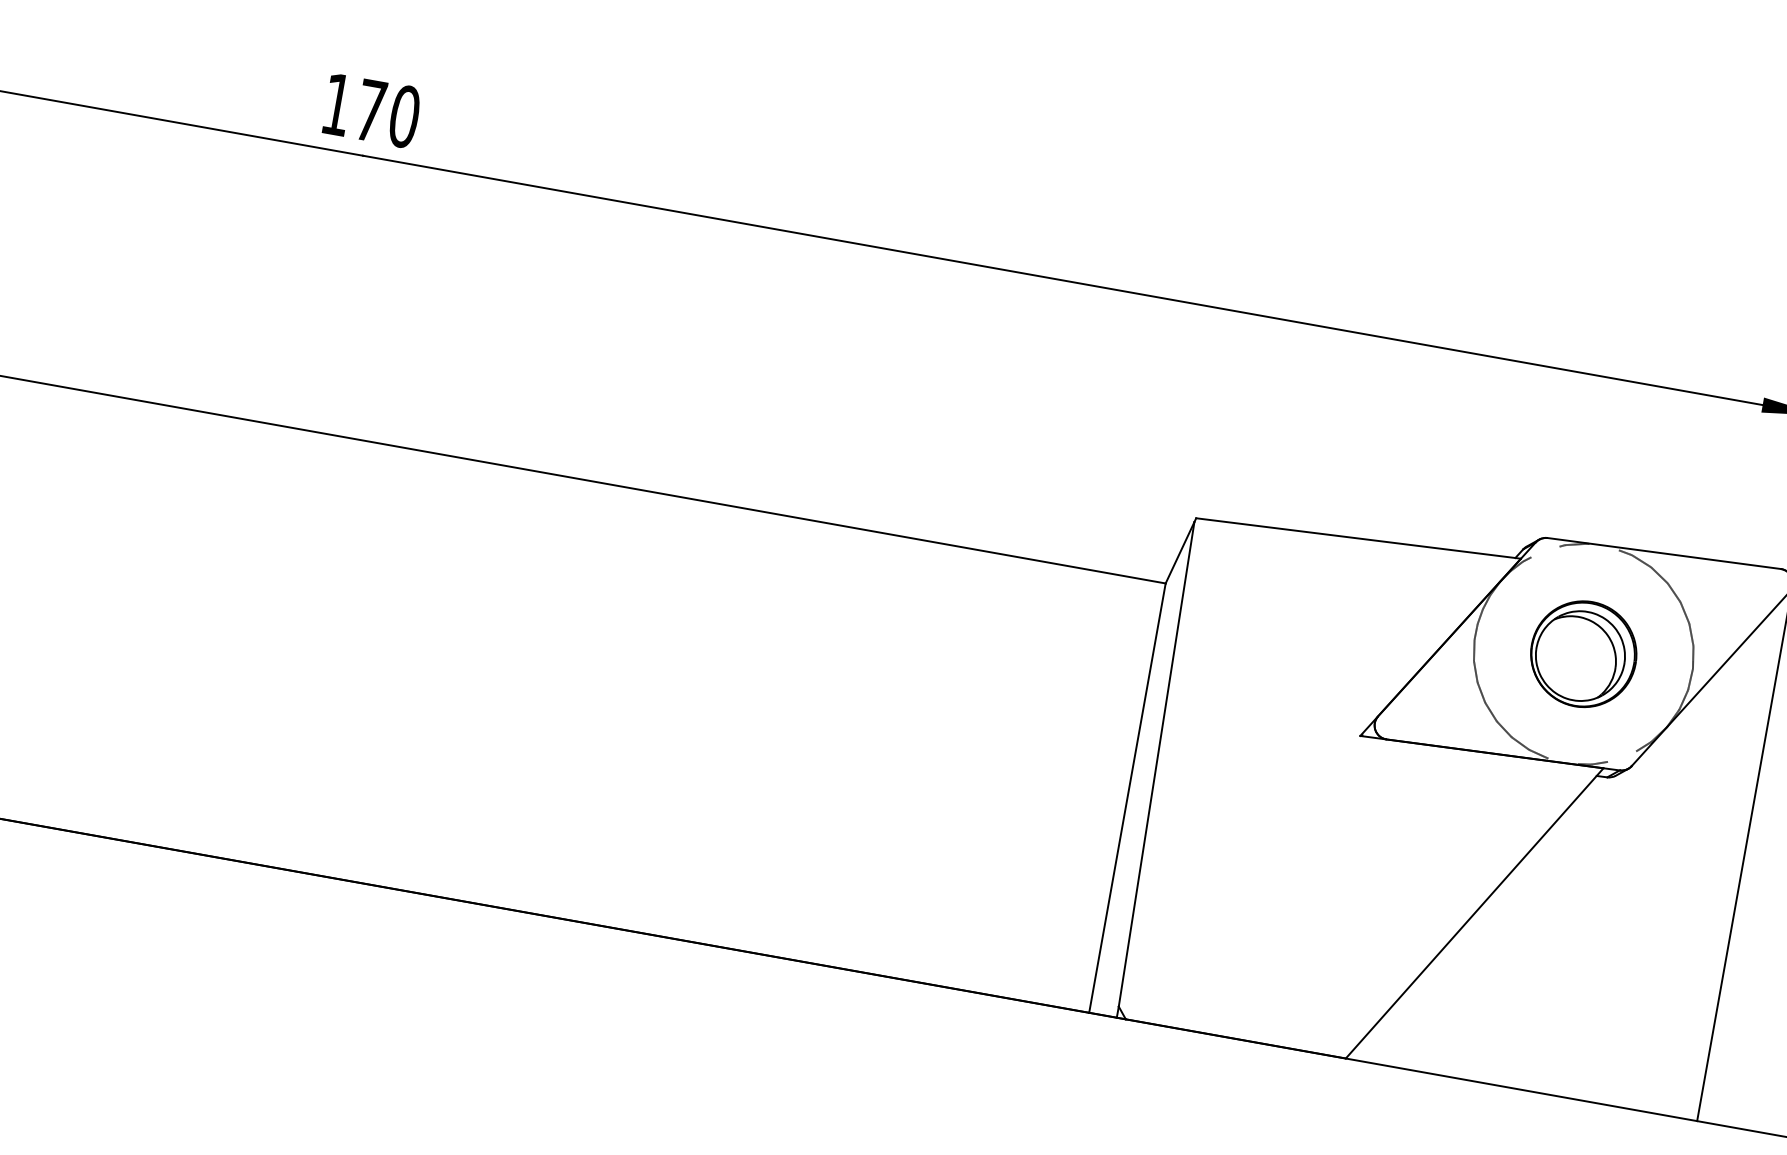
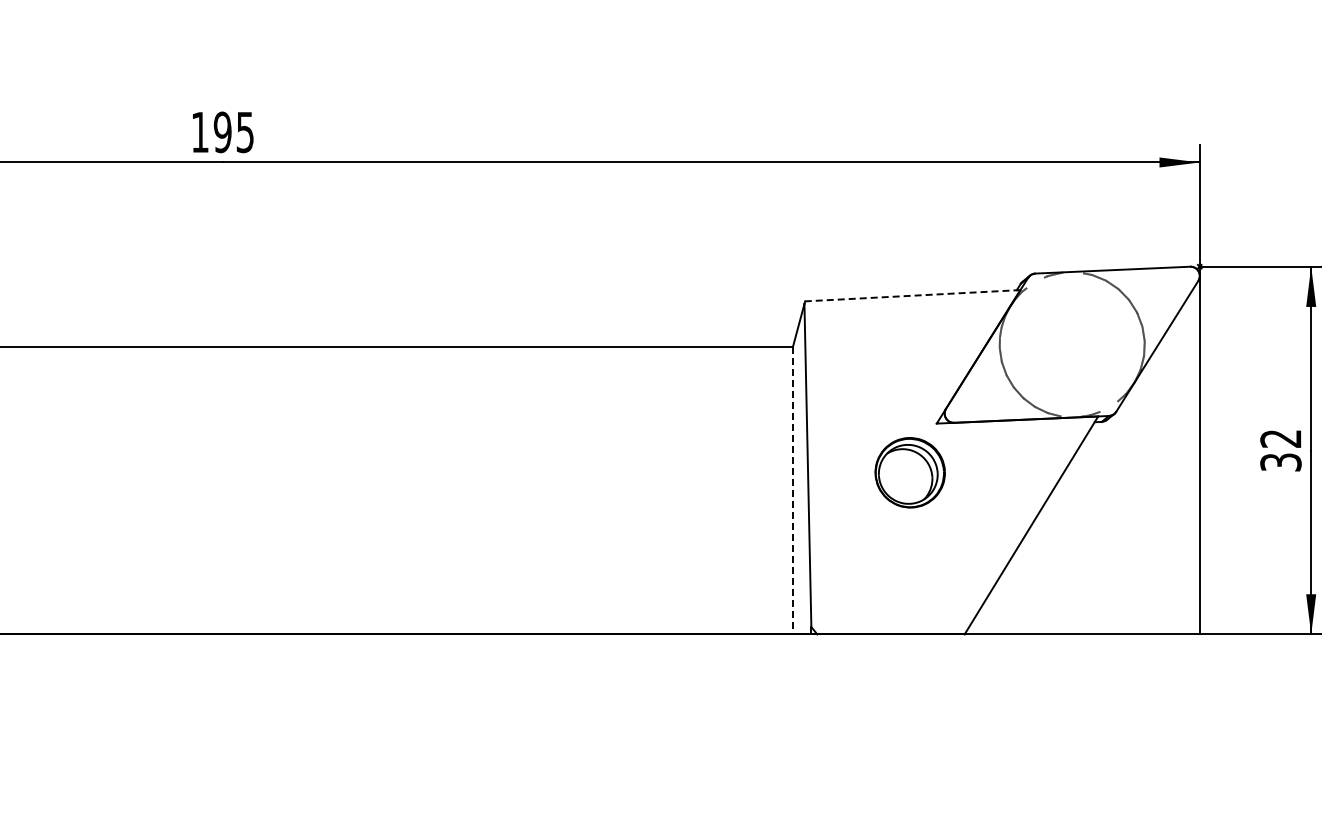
text: (386, 113) -> (233, 132), 170 -> 195
line: (1358, 538) -> (912, 295), solid -> dashed
part: (1582, 653) -> (909, 472), moved
line: (1126, 797) -> (792, 490), solid -> dashed

